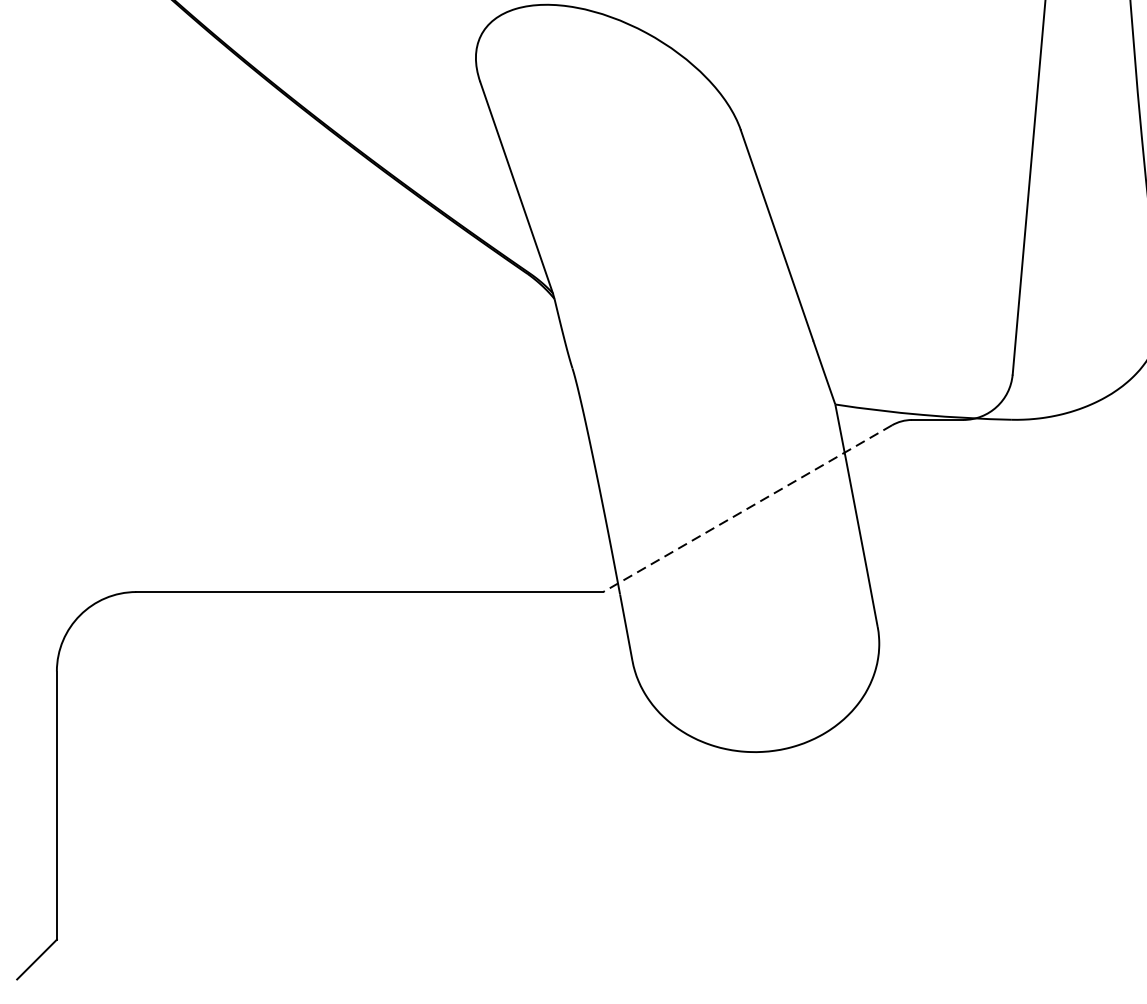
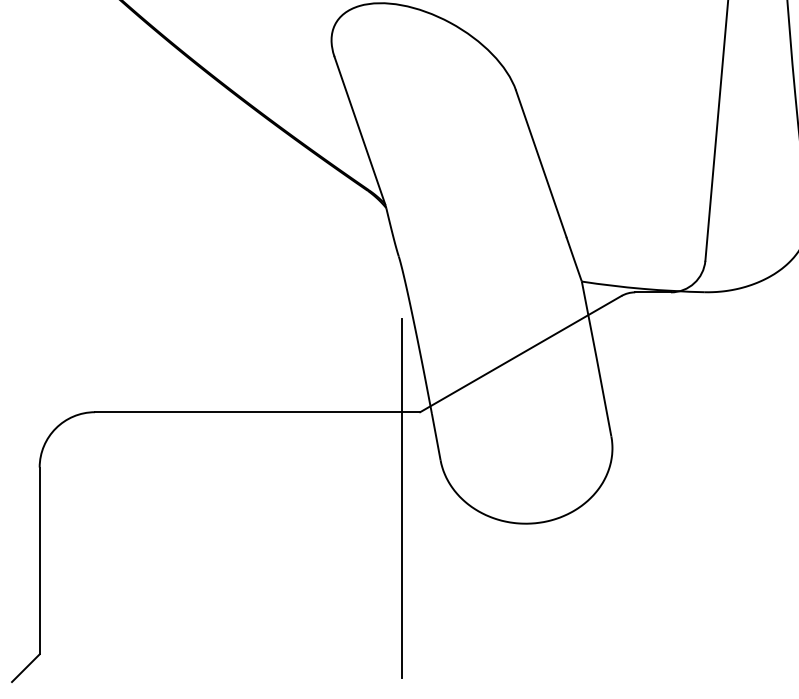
line: (747, 509) -> (520, 354), dashed -> solid
line: (576, 714) -> (401, 497), added

